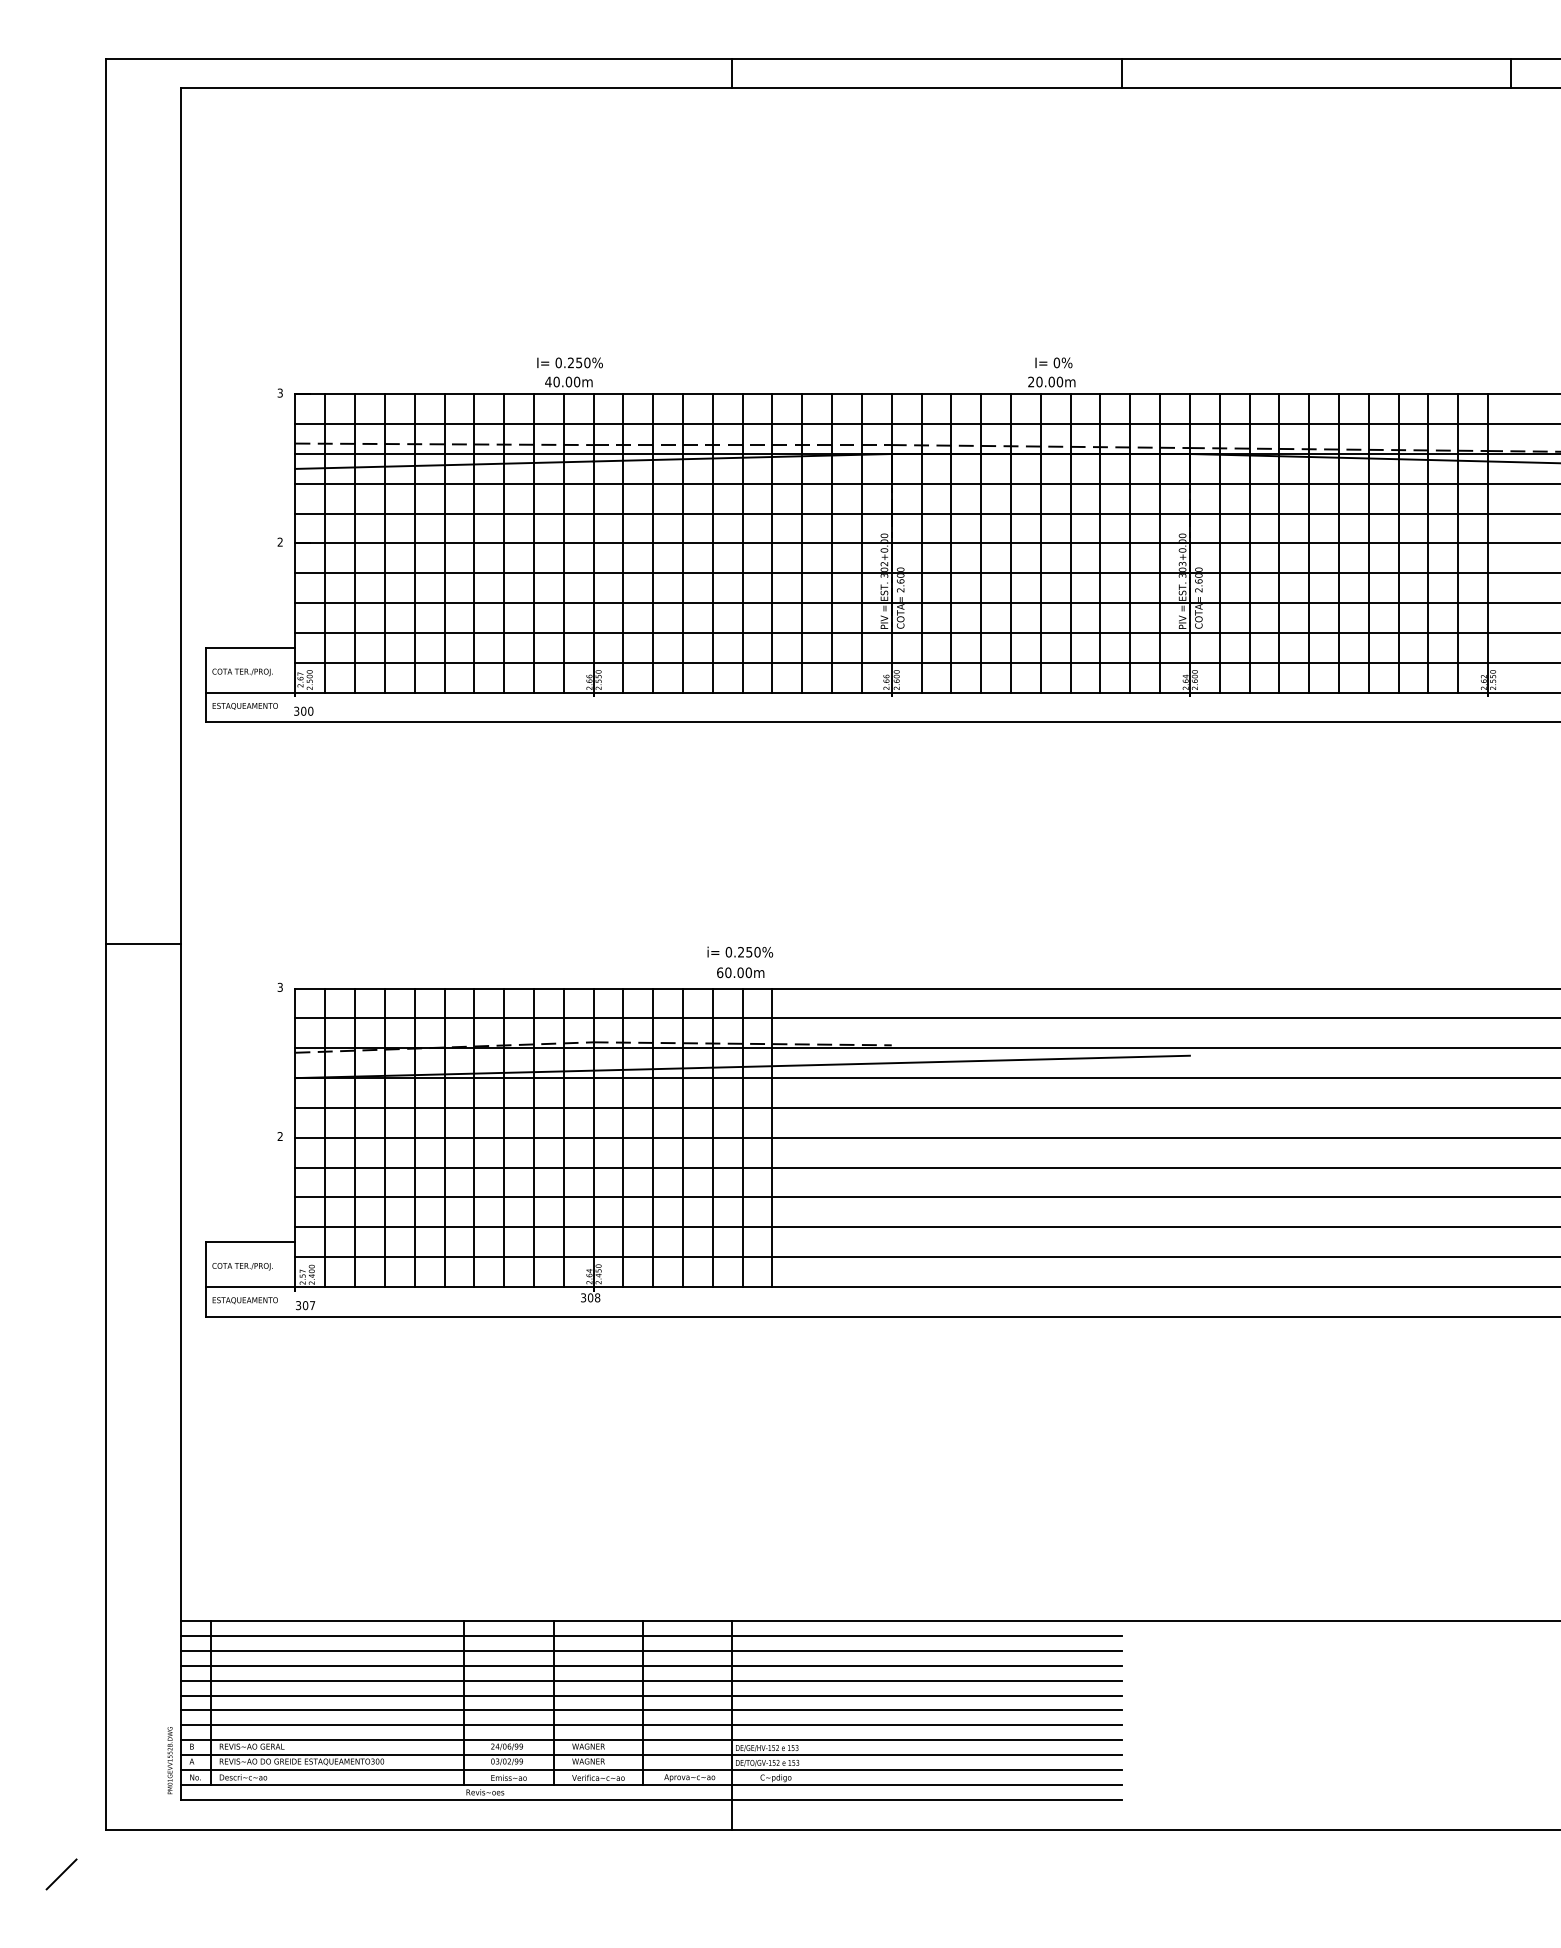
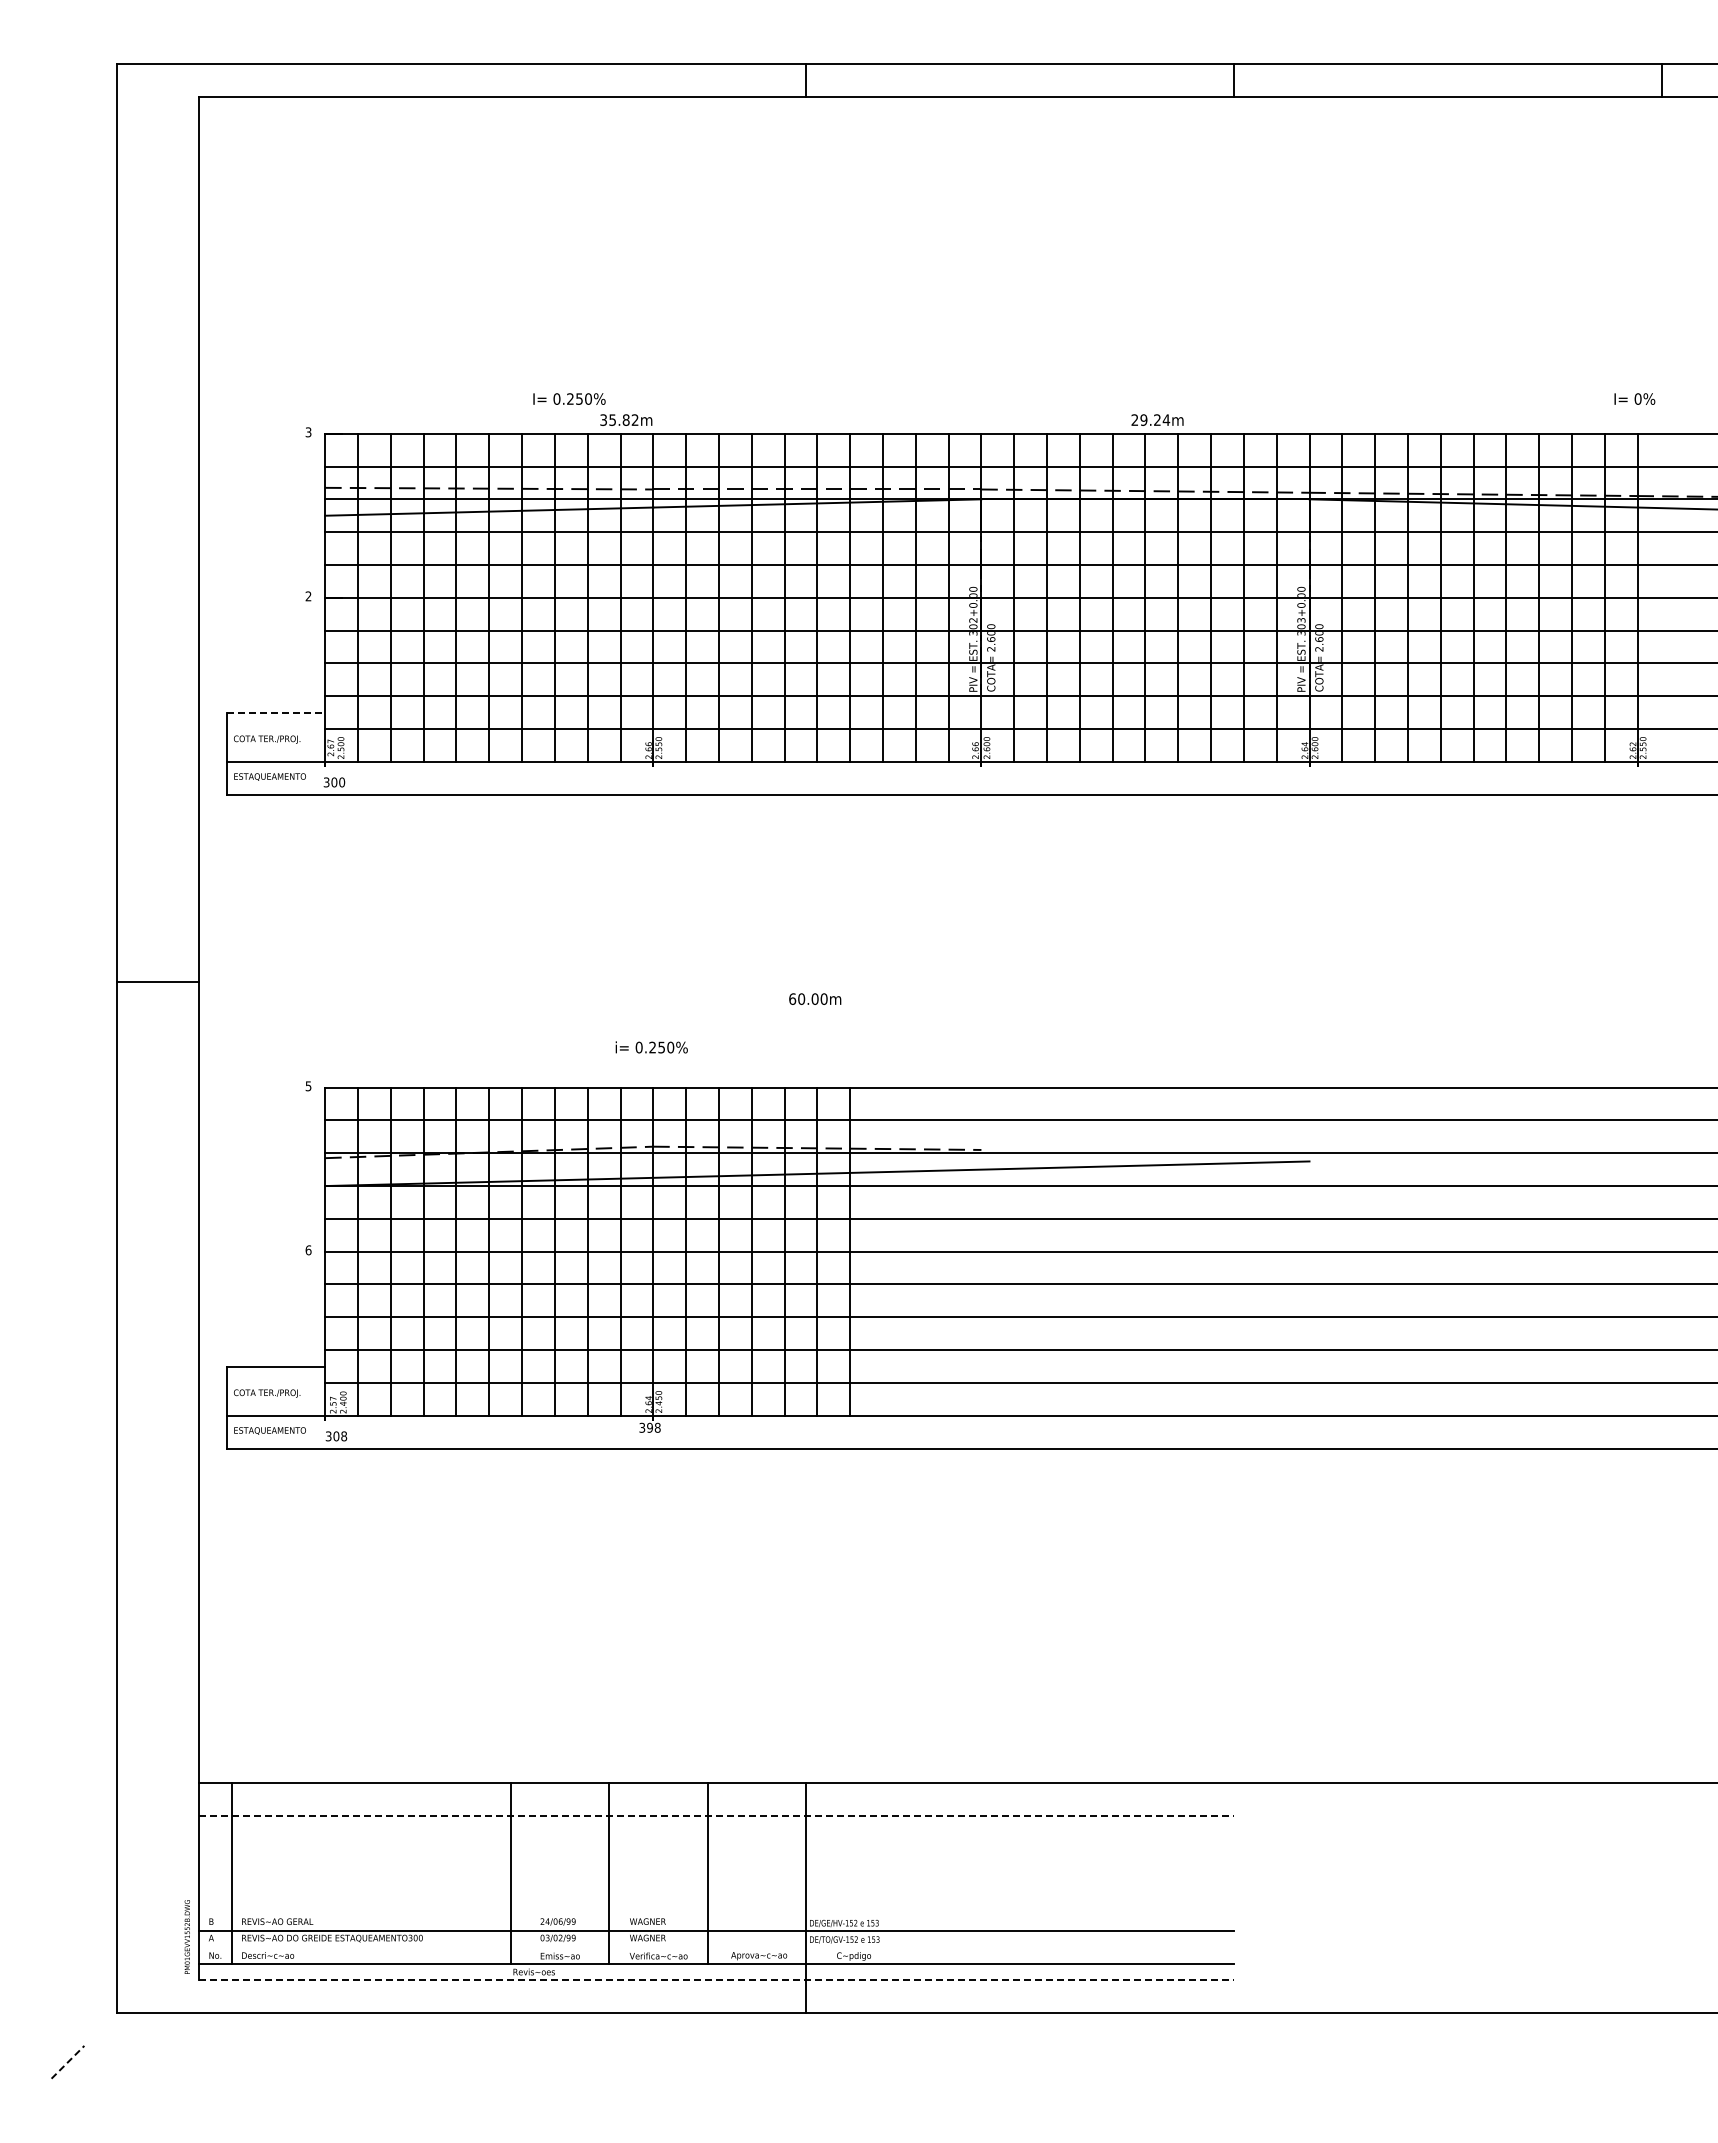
text: (570, 362) -> (569, 398), moved
text: (1053, 362) -> (1634, 398), moved
text: (561, 381) -> (618, 419), 40.00m -> 35.82m
text: (1049, 381) -> (1155, 419), 20.00m -> 29.24m
line: (251, 647) -> (276, 712), solid -> dashed
line: (143, 944) -> (158, 981), moved
text: (740, 952) -> (651, 1047), moved
text: (740, 972) -> (815, 998), moved
text: (280, 986) -> (308, 1085), 3 -> 5
text: (280, 1136) -> (308, 1250), 2 -> 6
text: (590, 1297) -> (649, 1427), 308 -> 398
text: (312, 1305) -> (344, 1436), 307 -> 308
line: (650, 1635) -> (716, 1799), removed
line: (650, 1651) -> (716, 1816), solid -> dashed
line: (650, 1665) -> (716, 1832), removed
line: (650, 1681) -> (716, 1849), removed
line: (650, 1695) -> (716, 1865), removed
line: (650, 1710) -> (716, 1881), removed
line: (650, 1725) -> (716, 1898), removed
line: (650, 1740) -> (716, 1914), removed
line: (650, 1770) -> (716, 1947), removed
line: (650, 1800) -> (716, 1980), solid -> dashed
line: (62, 1873) -> (68, 2061), solid -> dashed

